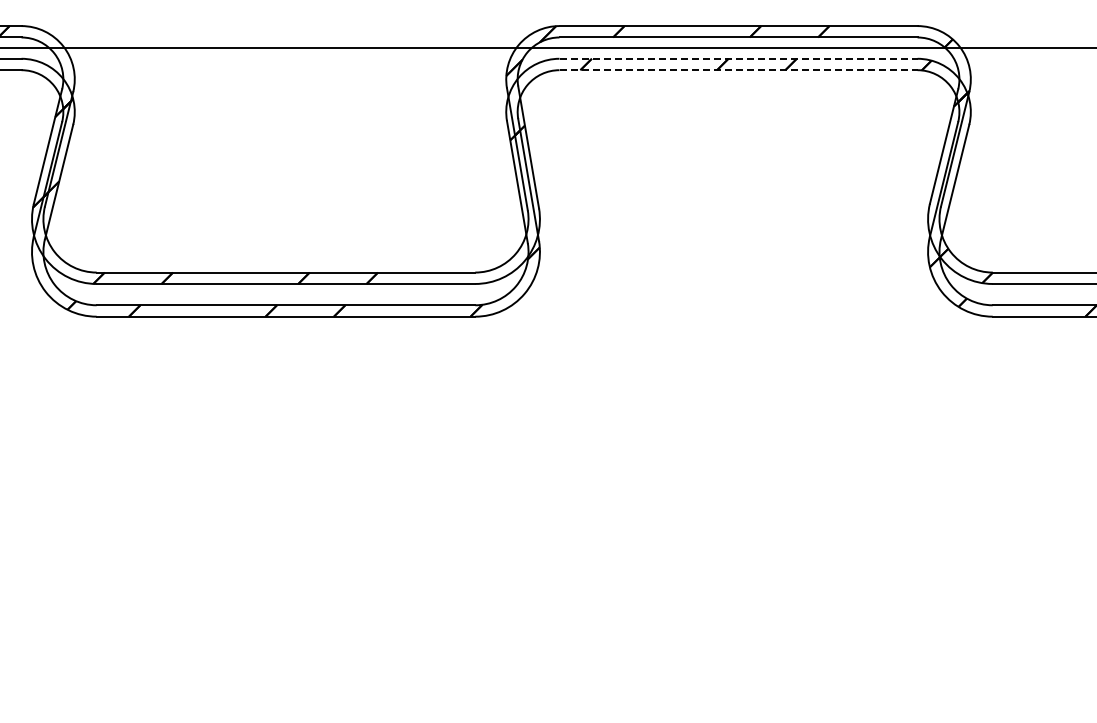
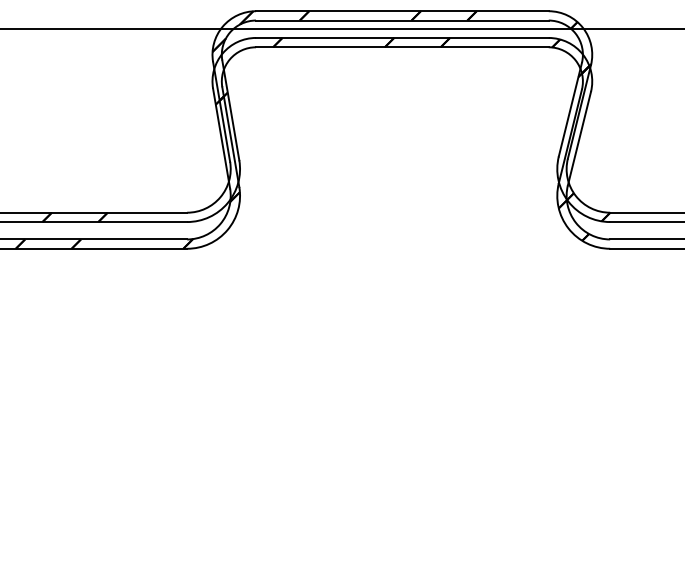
line: (739, 58) -> (403, 37), dashed -> solid
line: (739, 70) -> (403, 47), dashed -> solid

